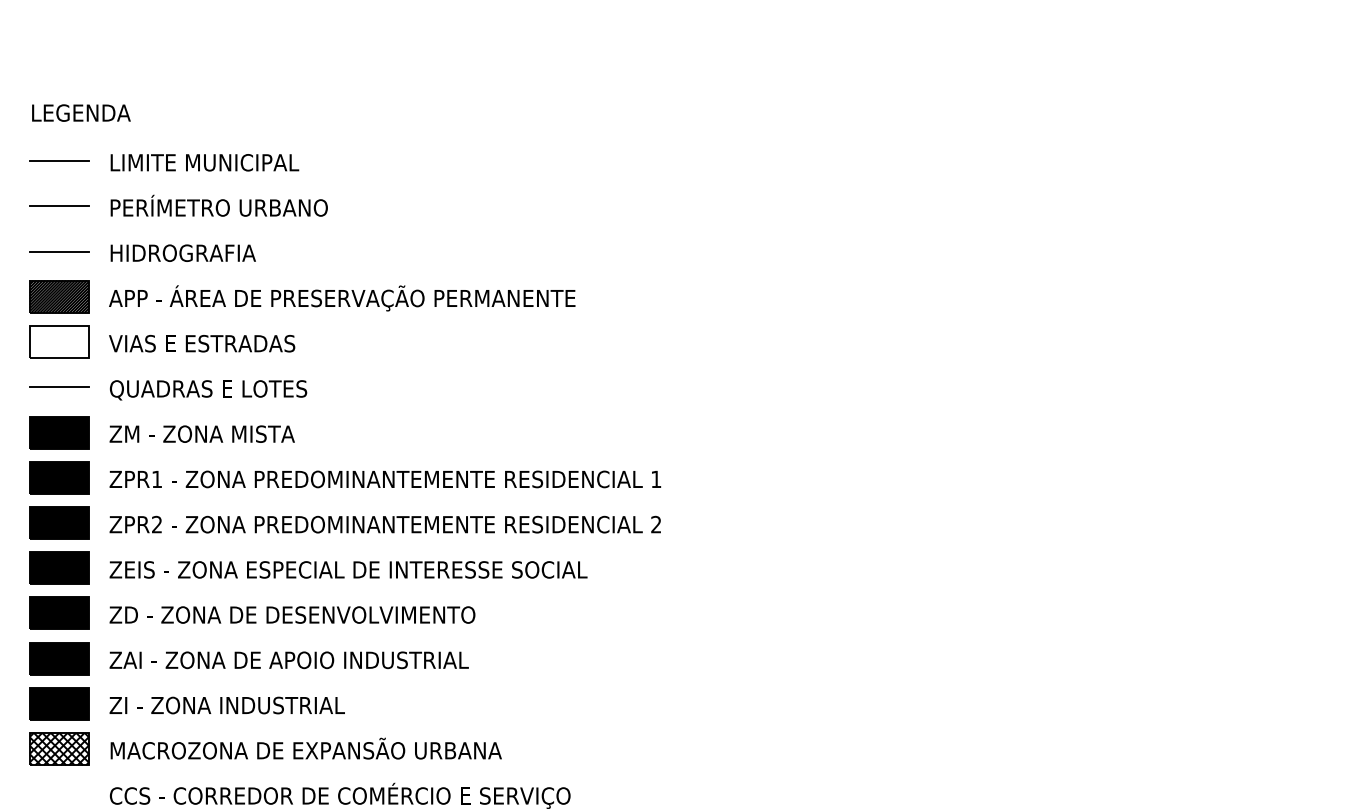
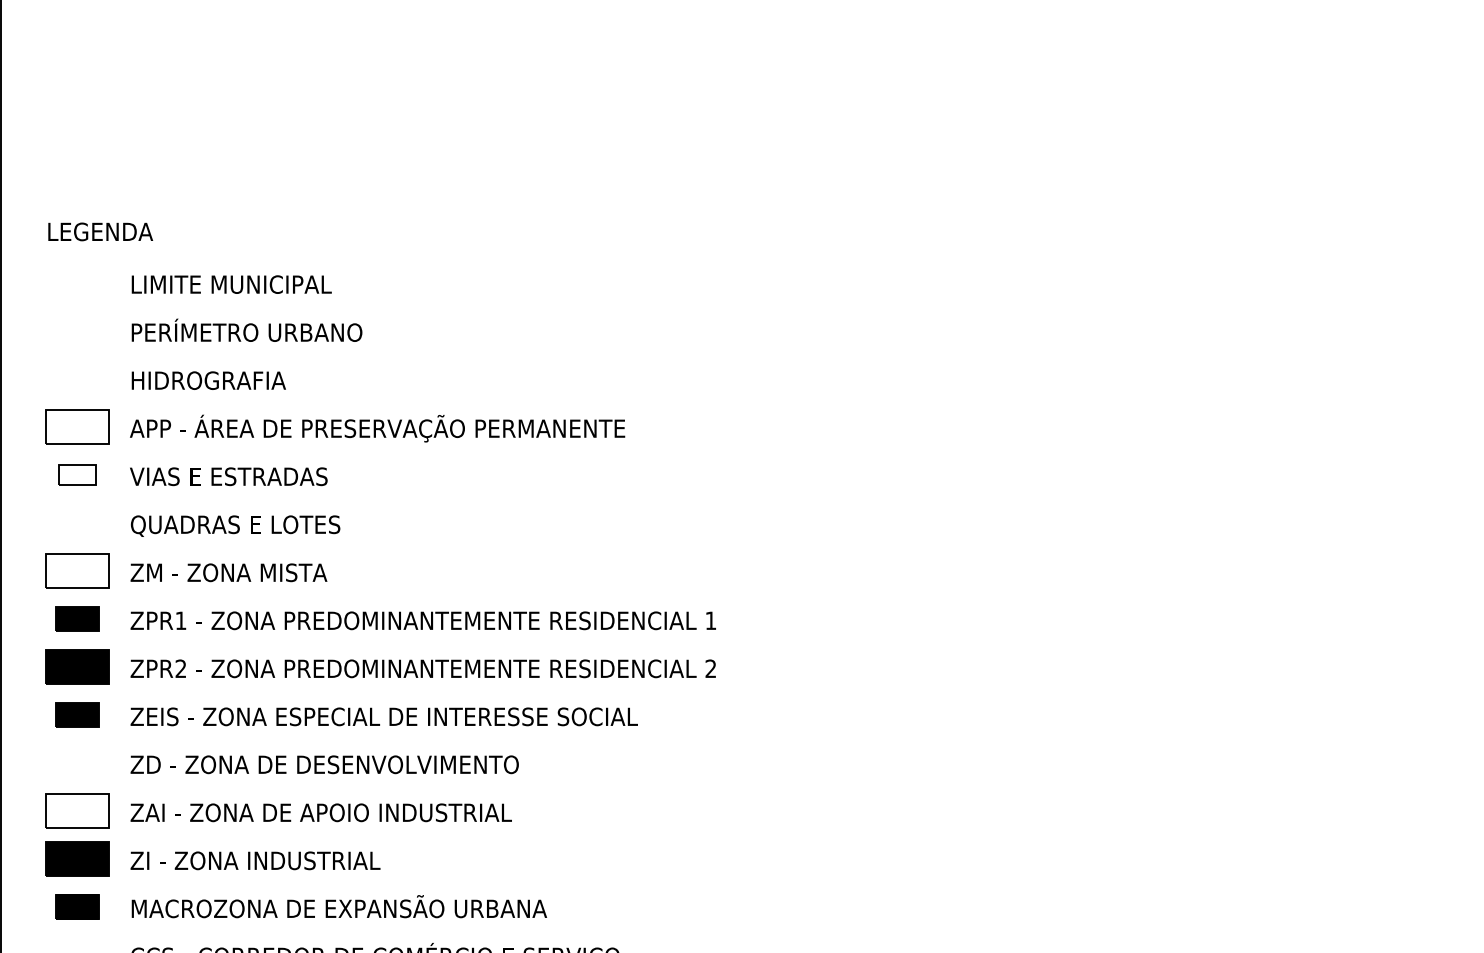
line: (59, 160) -> (77, 282), removed
line: (59, 205) -> (77, 330), removed
line: (59, 251) -> (77, 378), removed
hatch: (59, 296) -> (77, 426), removed
part: (59, 341) -> (77, 474), size x0.6
line: (59, 387) -> (77, 523), removed
fill: (59, 432) -> (77, 571), removed
part: (59, 477) -> (77, 618), size x0.7
part: (59, 567) -> (77, 714), size x0.7
part: (59, 612) -> (77, 762), removed
fill: (59, 659) -> (77, 811), removed
part: (59, 748) -> (77, 906), size x0.7

